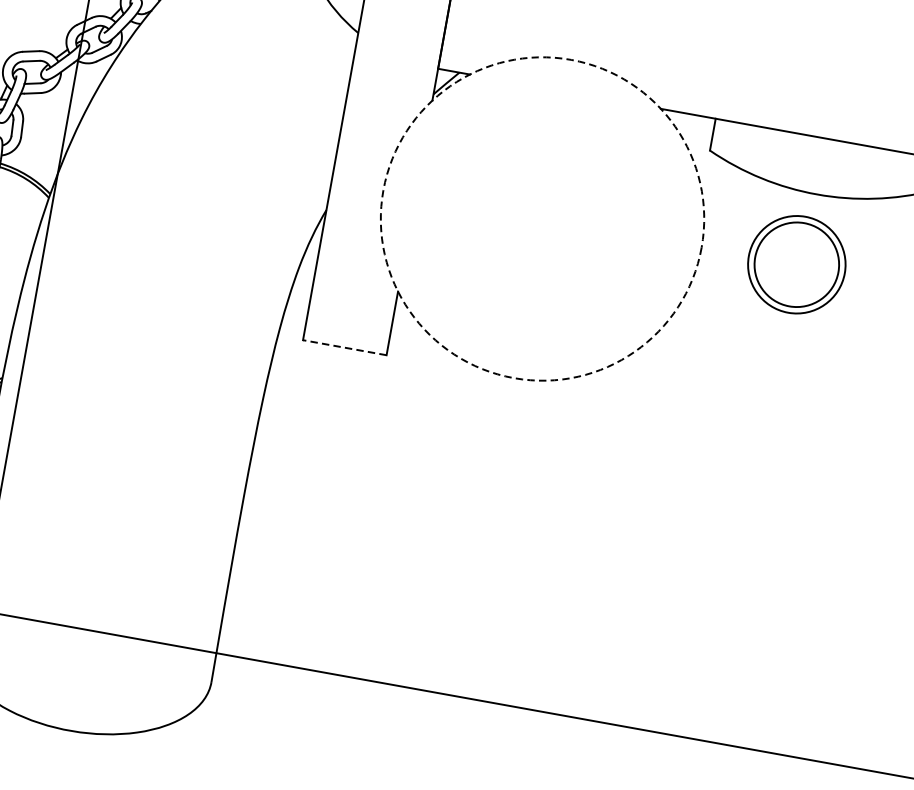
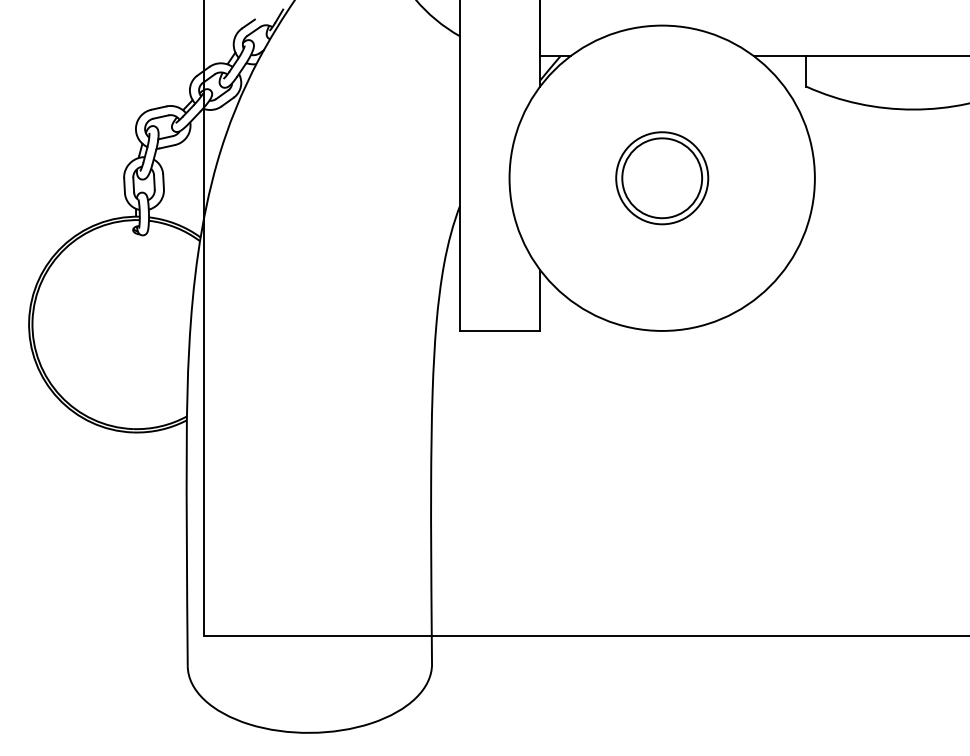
circle: (541, 218) -> (661, 177), dashed -> solid
part: (797, 265) -> (662, 178), moved
line: (344, 347) -> (499, 330), dashed -> solid

